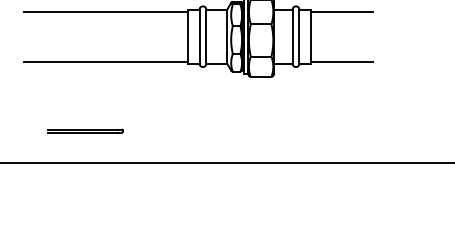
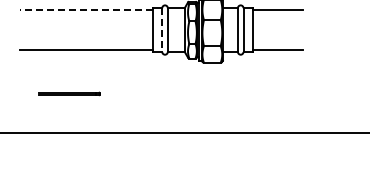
line: (106, 11) -> (86, 9), solid -> dashed
line: (199, 37) -> (162, 30), solid -> dashed
part: (85, 130) -> (69, 93), moved

